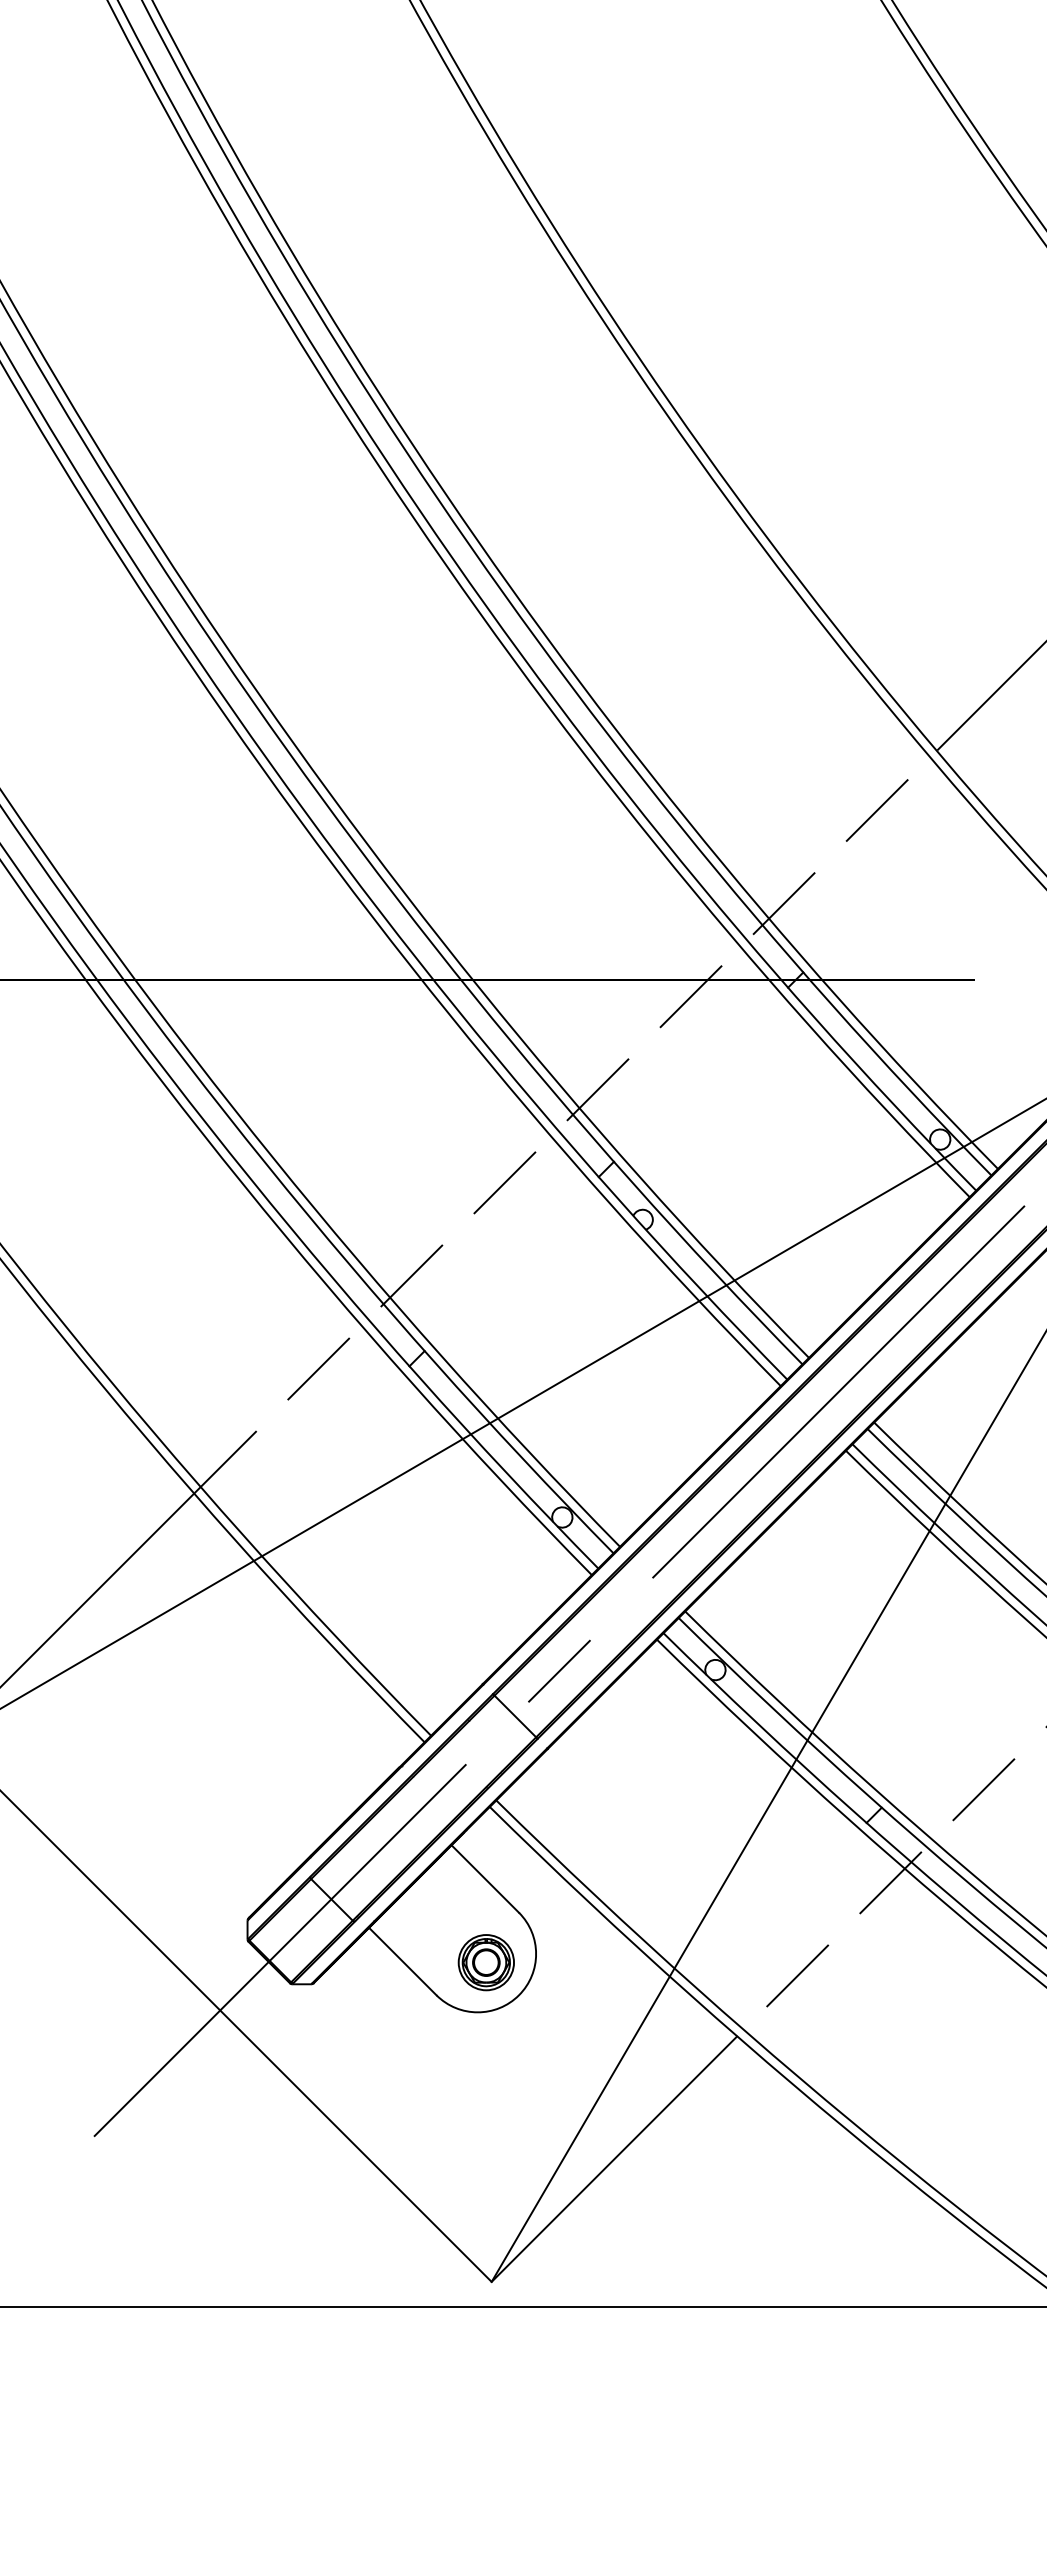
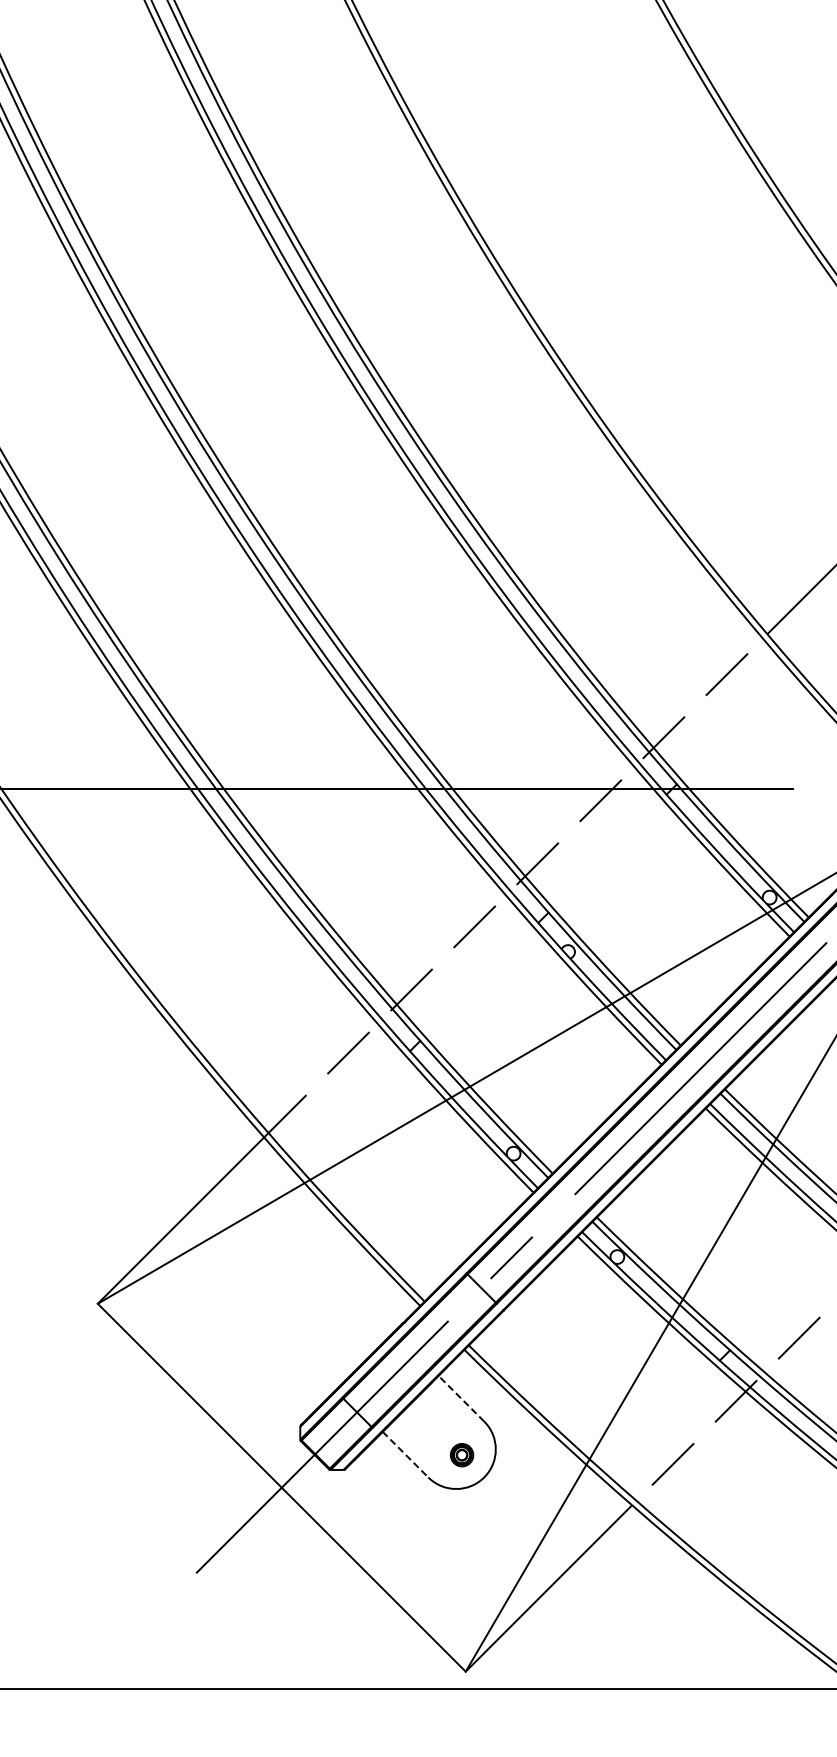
line: (485, 1878) -> (461, 1398), solid -> dashed
line: (402, 1961) -> (405, 1454), solid -> dashed
part: (485, 1961) -> (461, 1454), size x0.6

